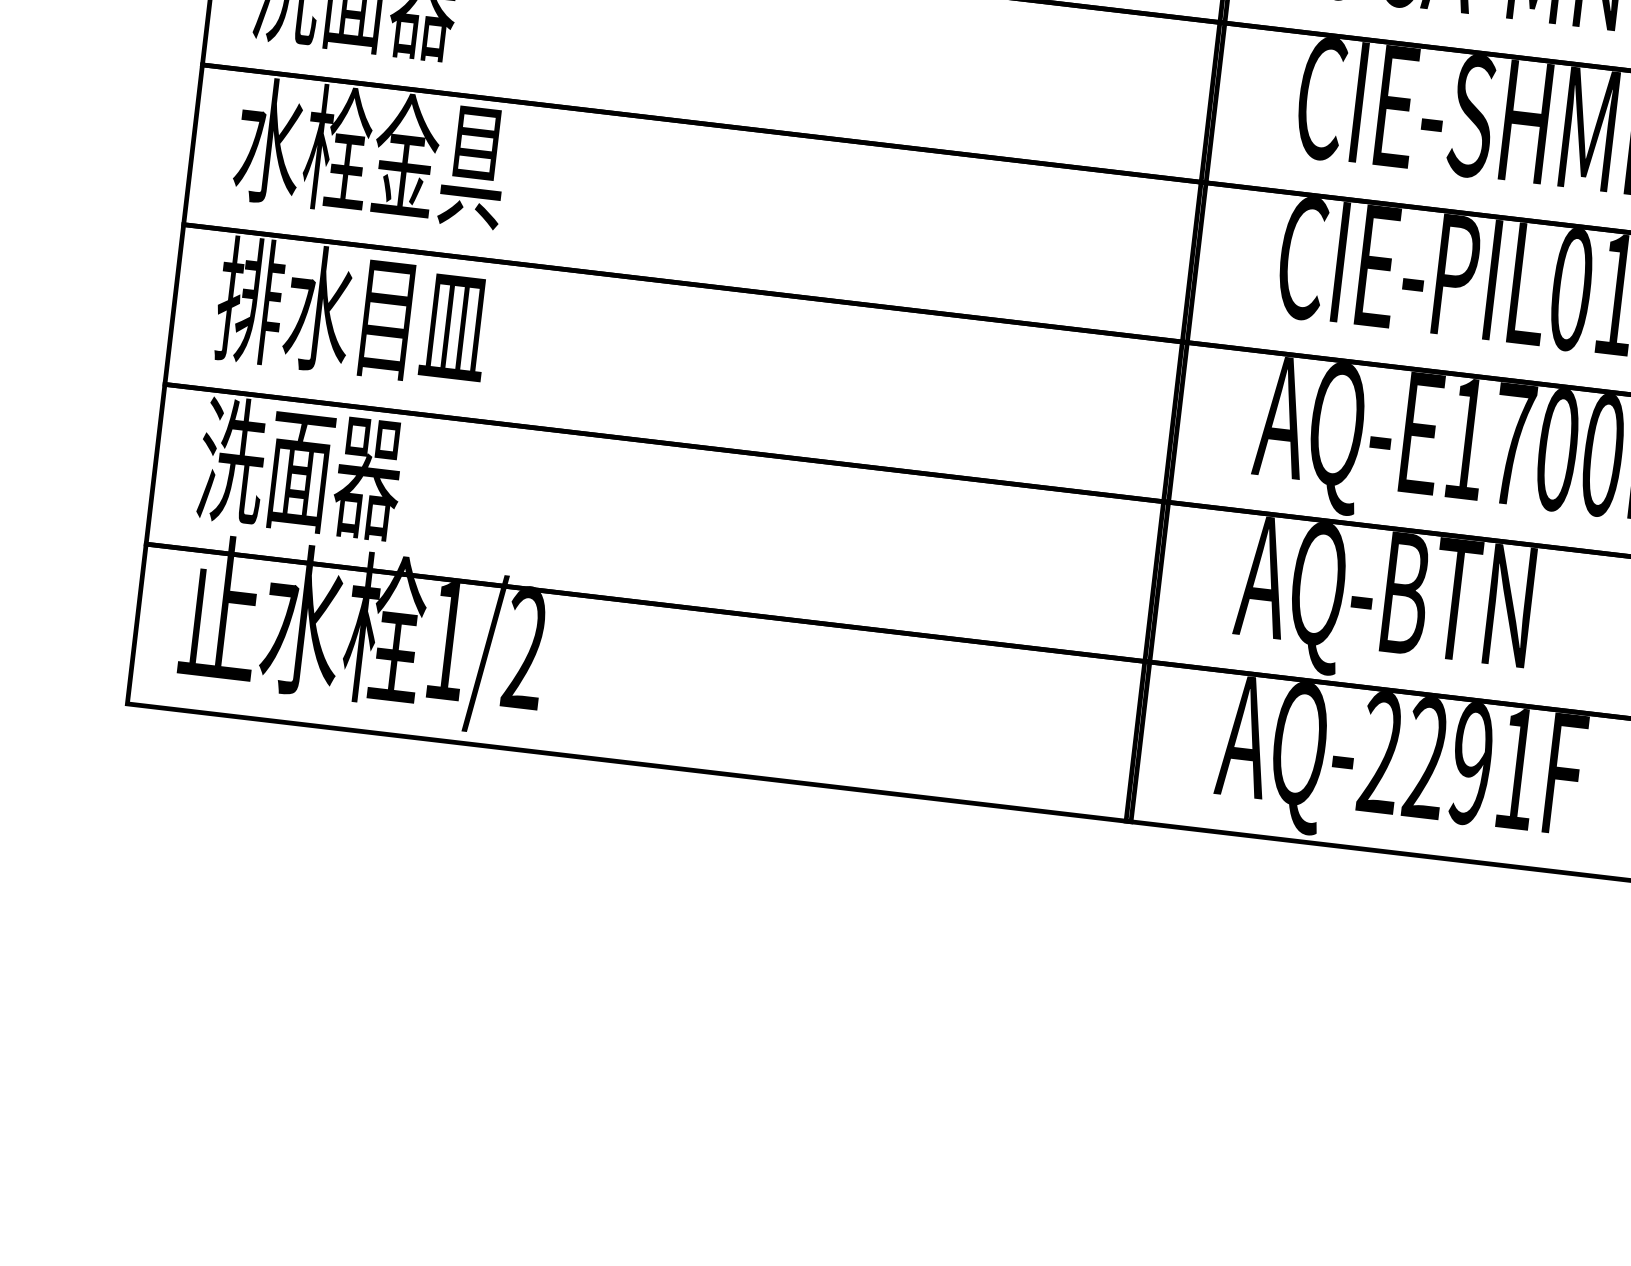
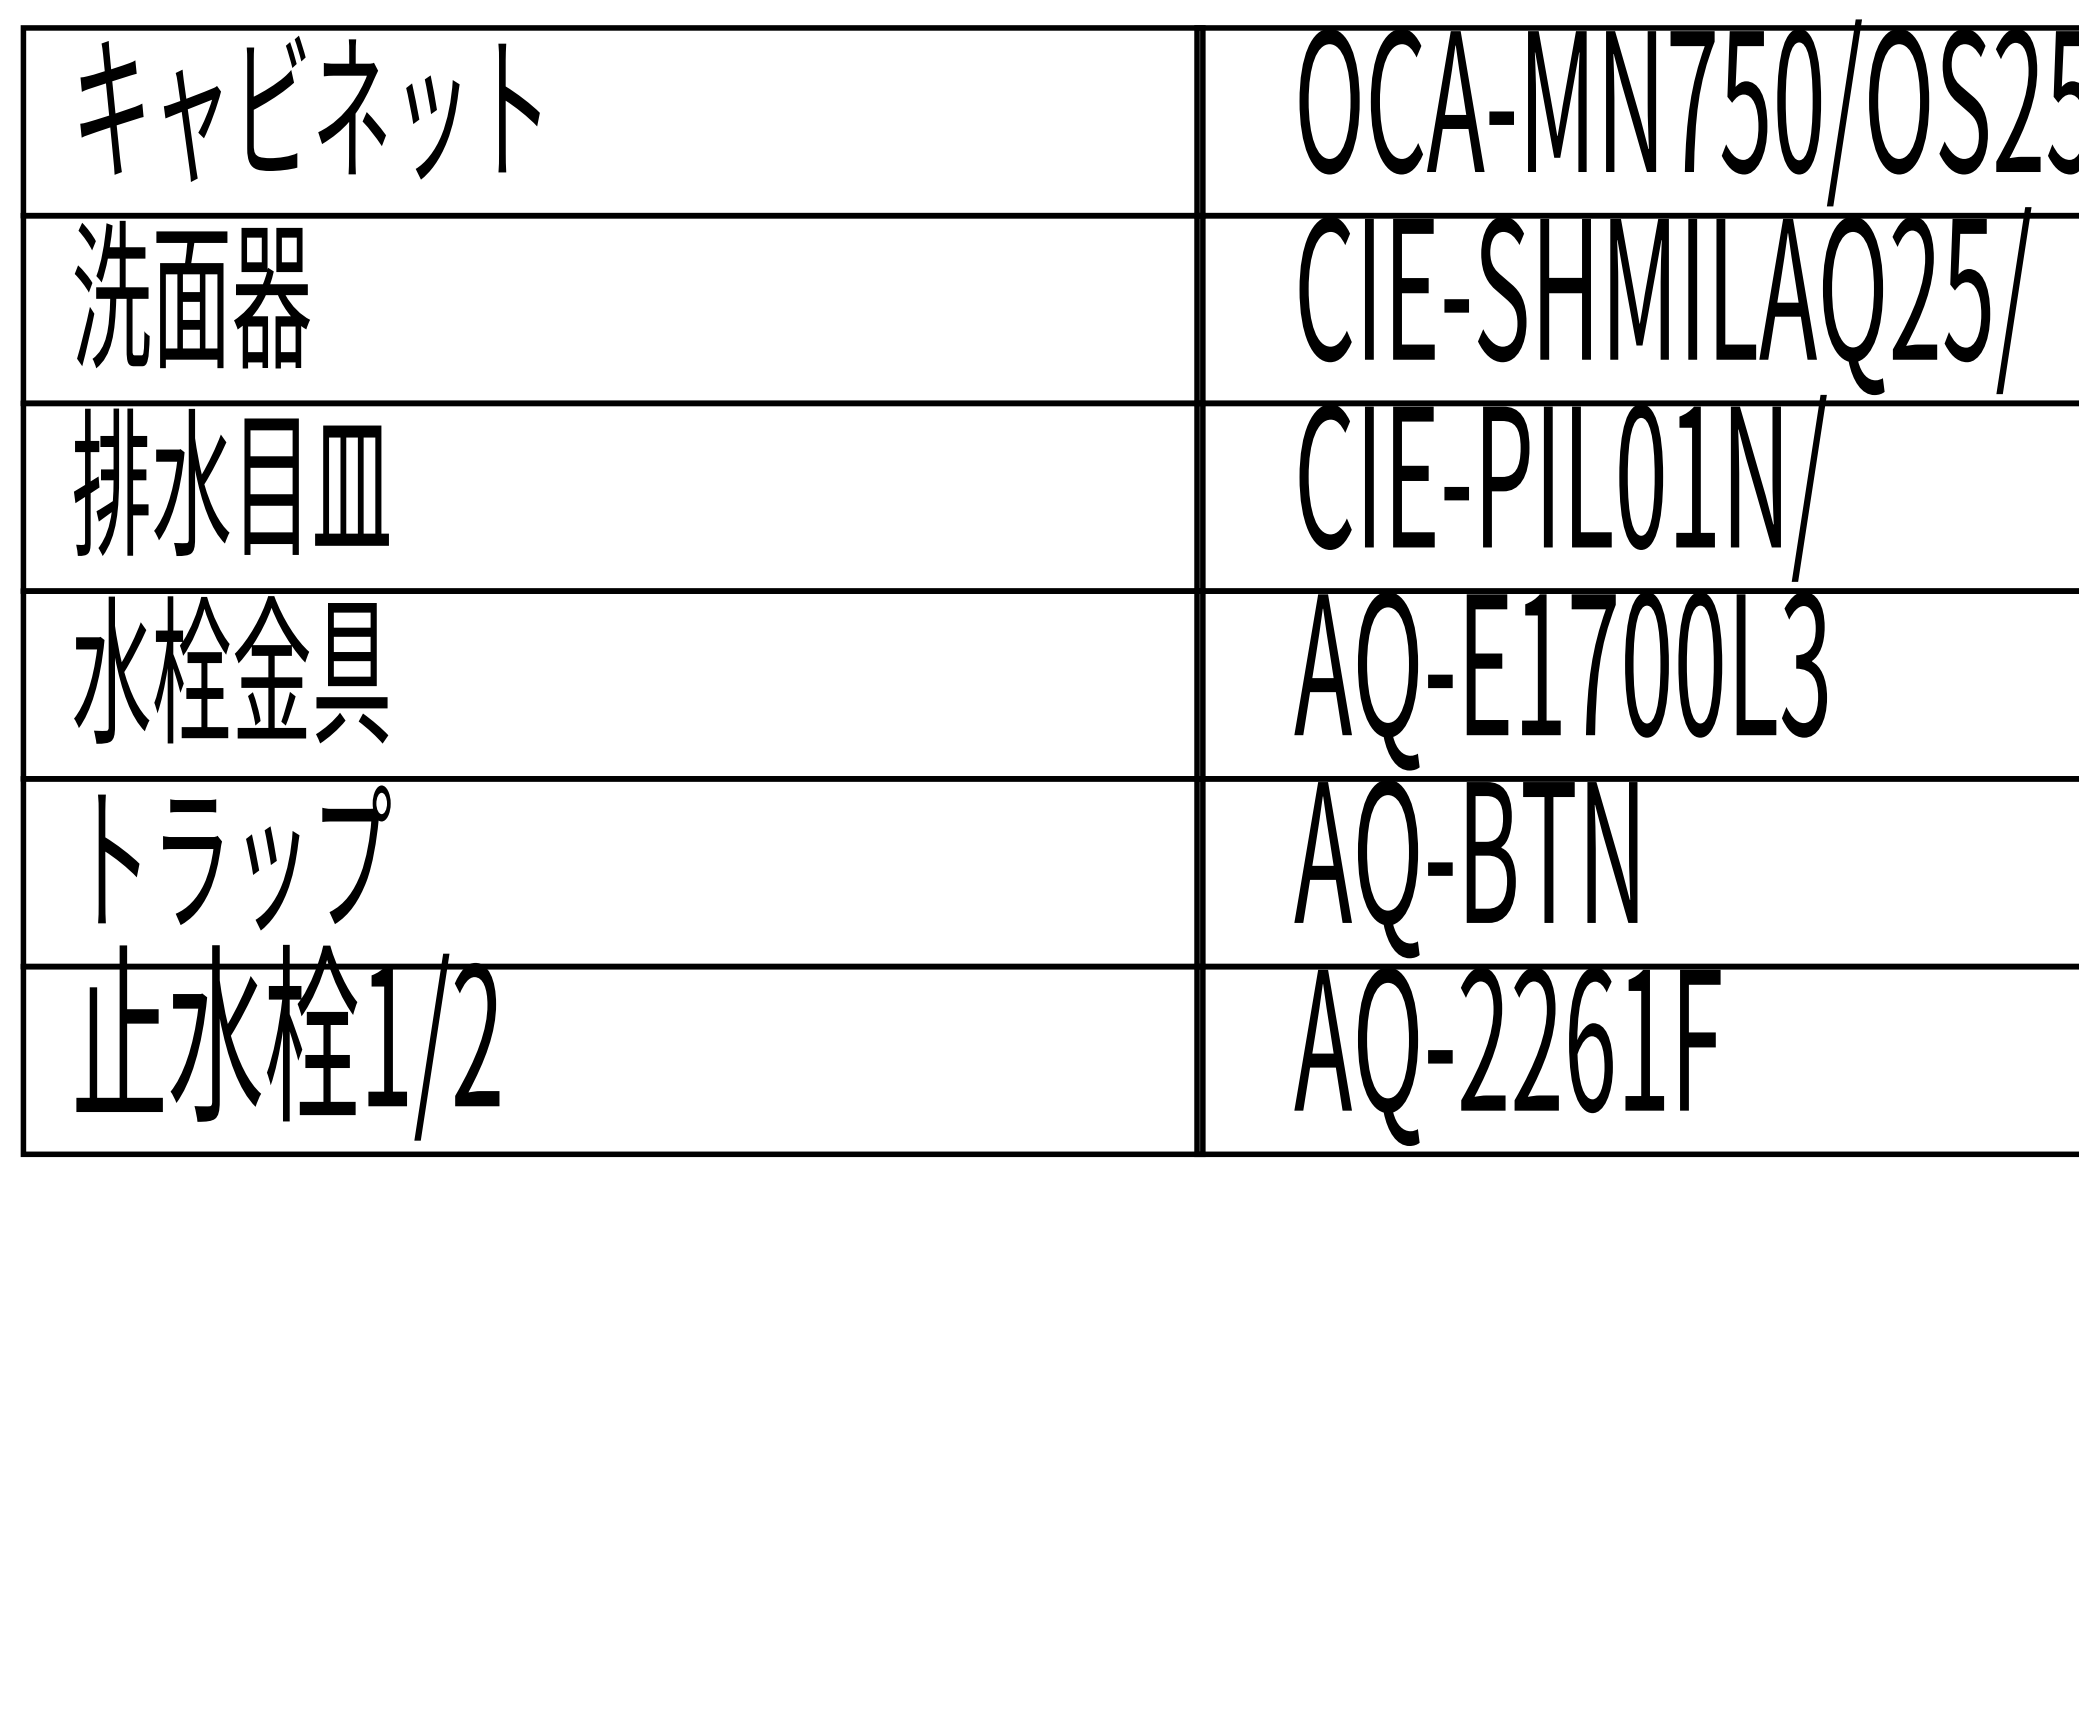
text: (371, 152) -> (231, 481), 水栓金具 -> 排水目皿
text: (352, 312) -> (231, 669), 排水目皿 -> 水栓金具
text: (334, 472) -> (232, 857), 洗面器 -> トラップ
text: (1472, 764) -> (1590, 1041), AQ-2291F -> AQ-2261F

